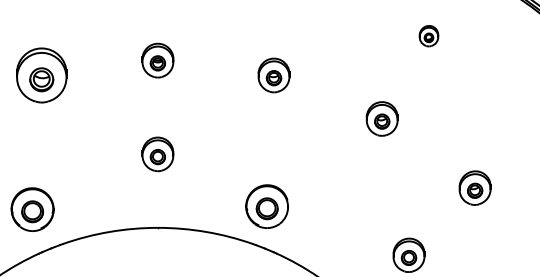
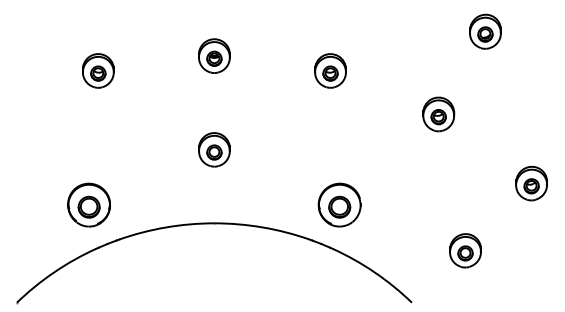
part: (429, 36) -> (485, 31), size x1.67
part: (42, 75) -> (98, 70), size x0.62
part: (267, 206) -> (339, 204), moved

